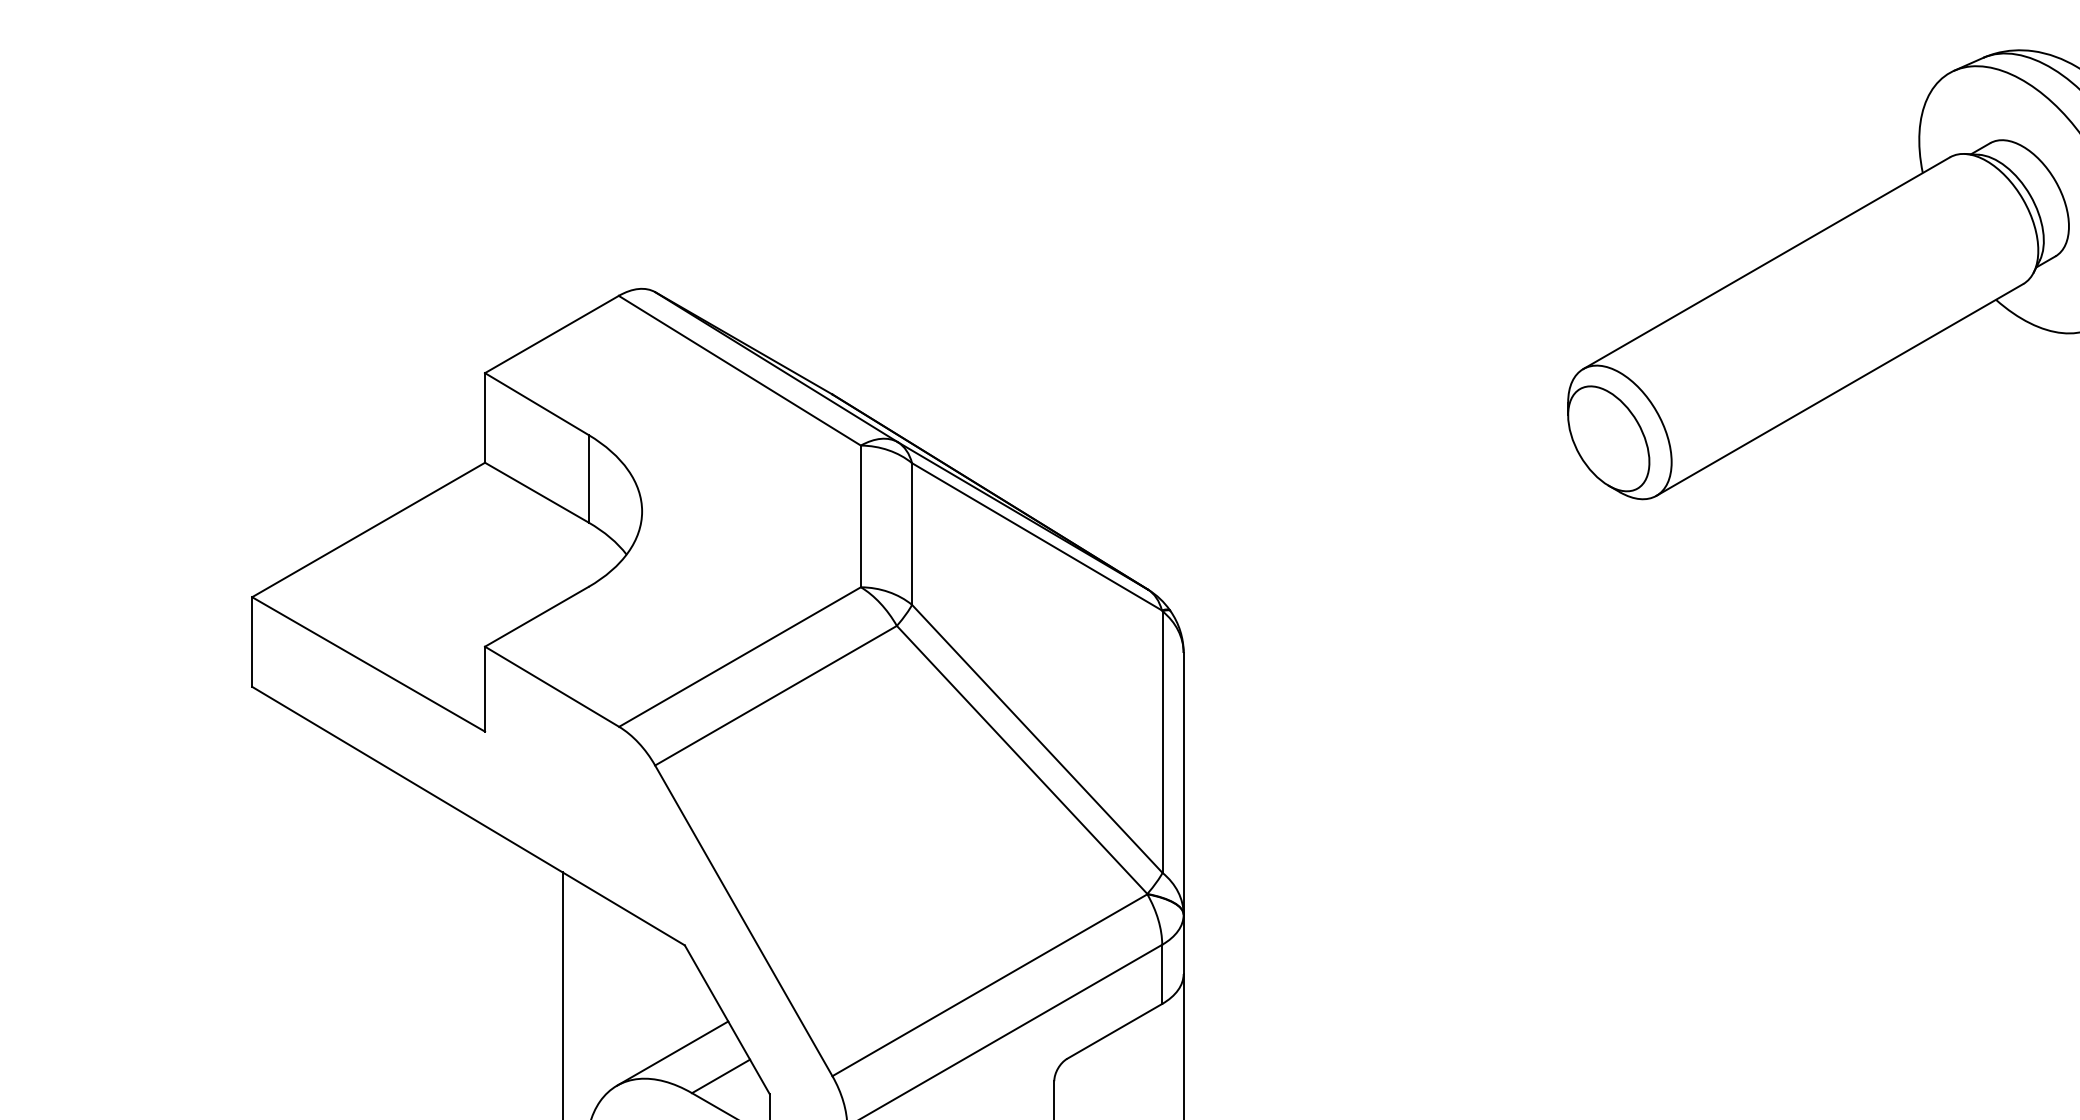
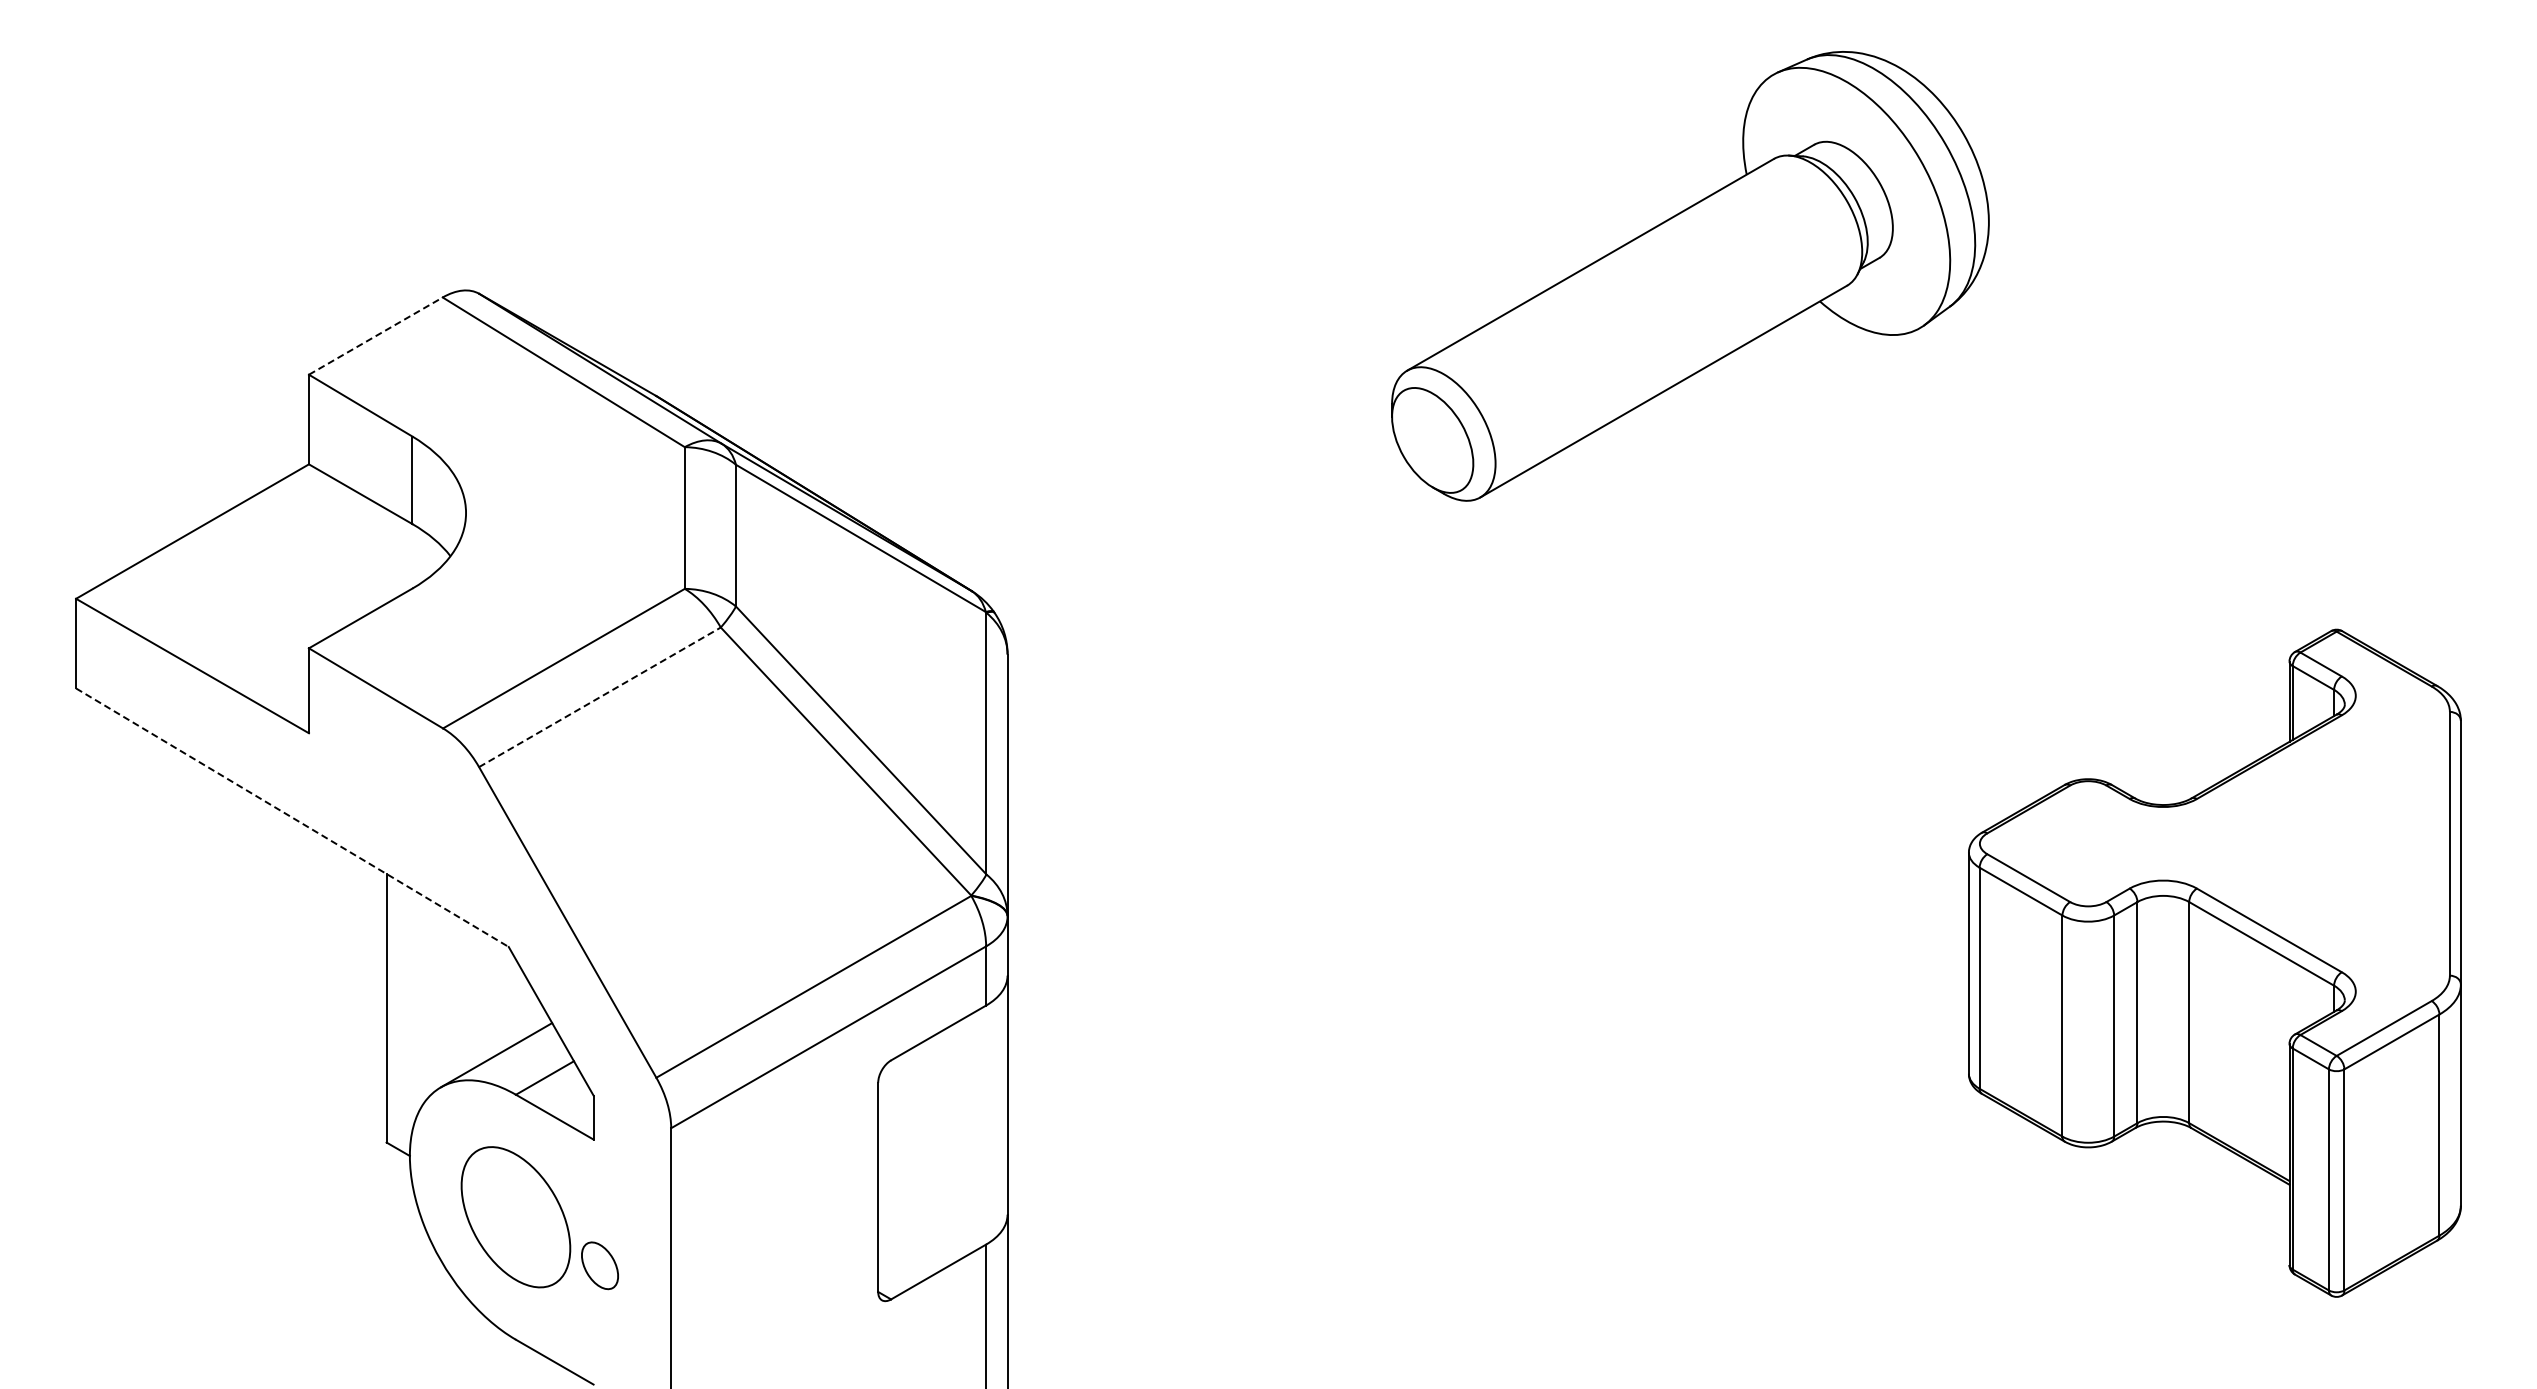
line: (552, 333) -> (376, 335), solid -> dashed
line: (775, 695) -> (599, 697), solid -> dashed
line: (468, 815) -> (292, 817), solid -> dashed

